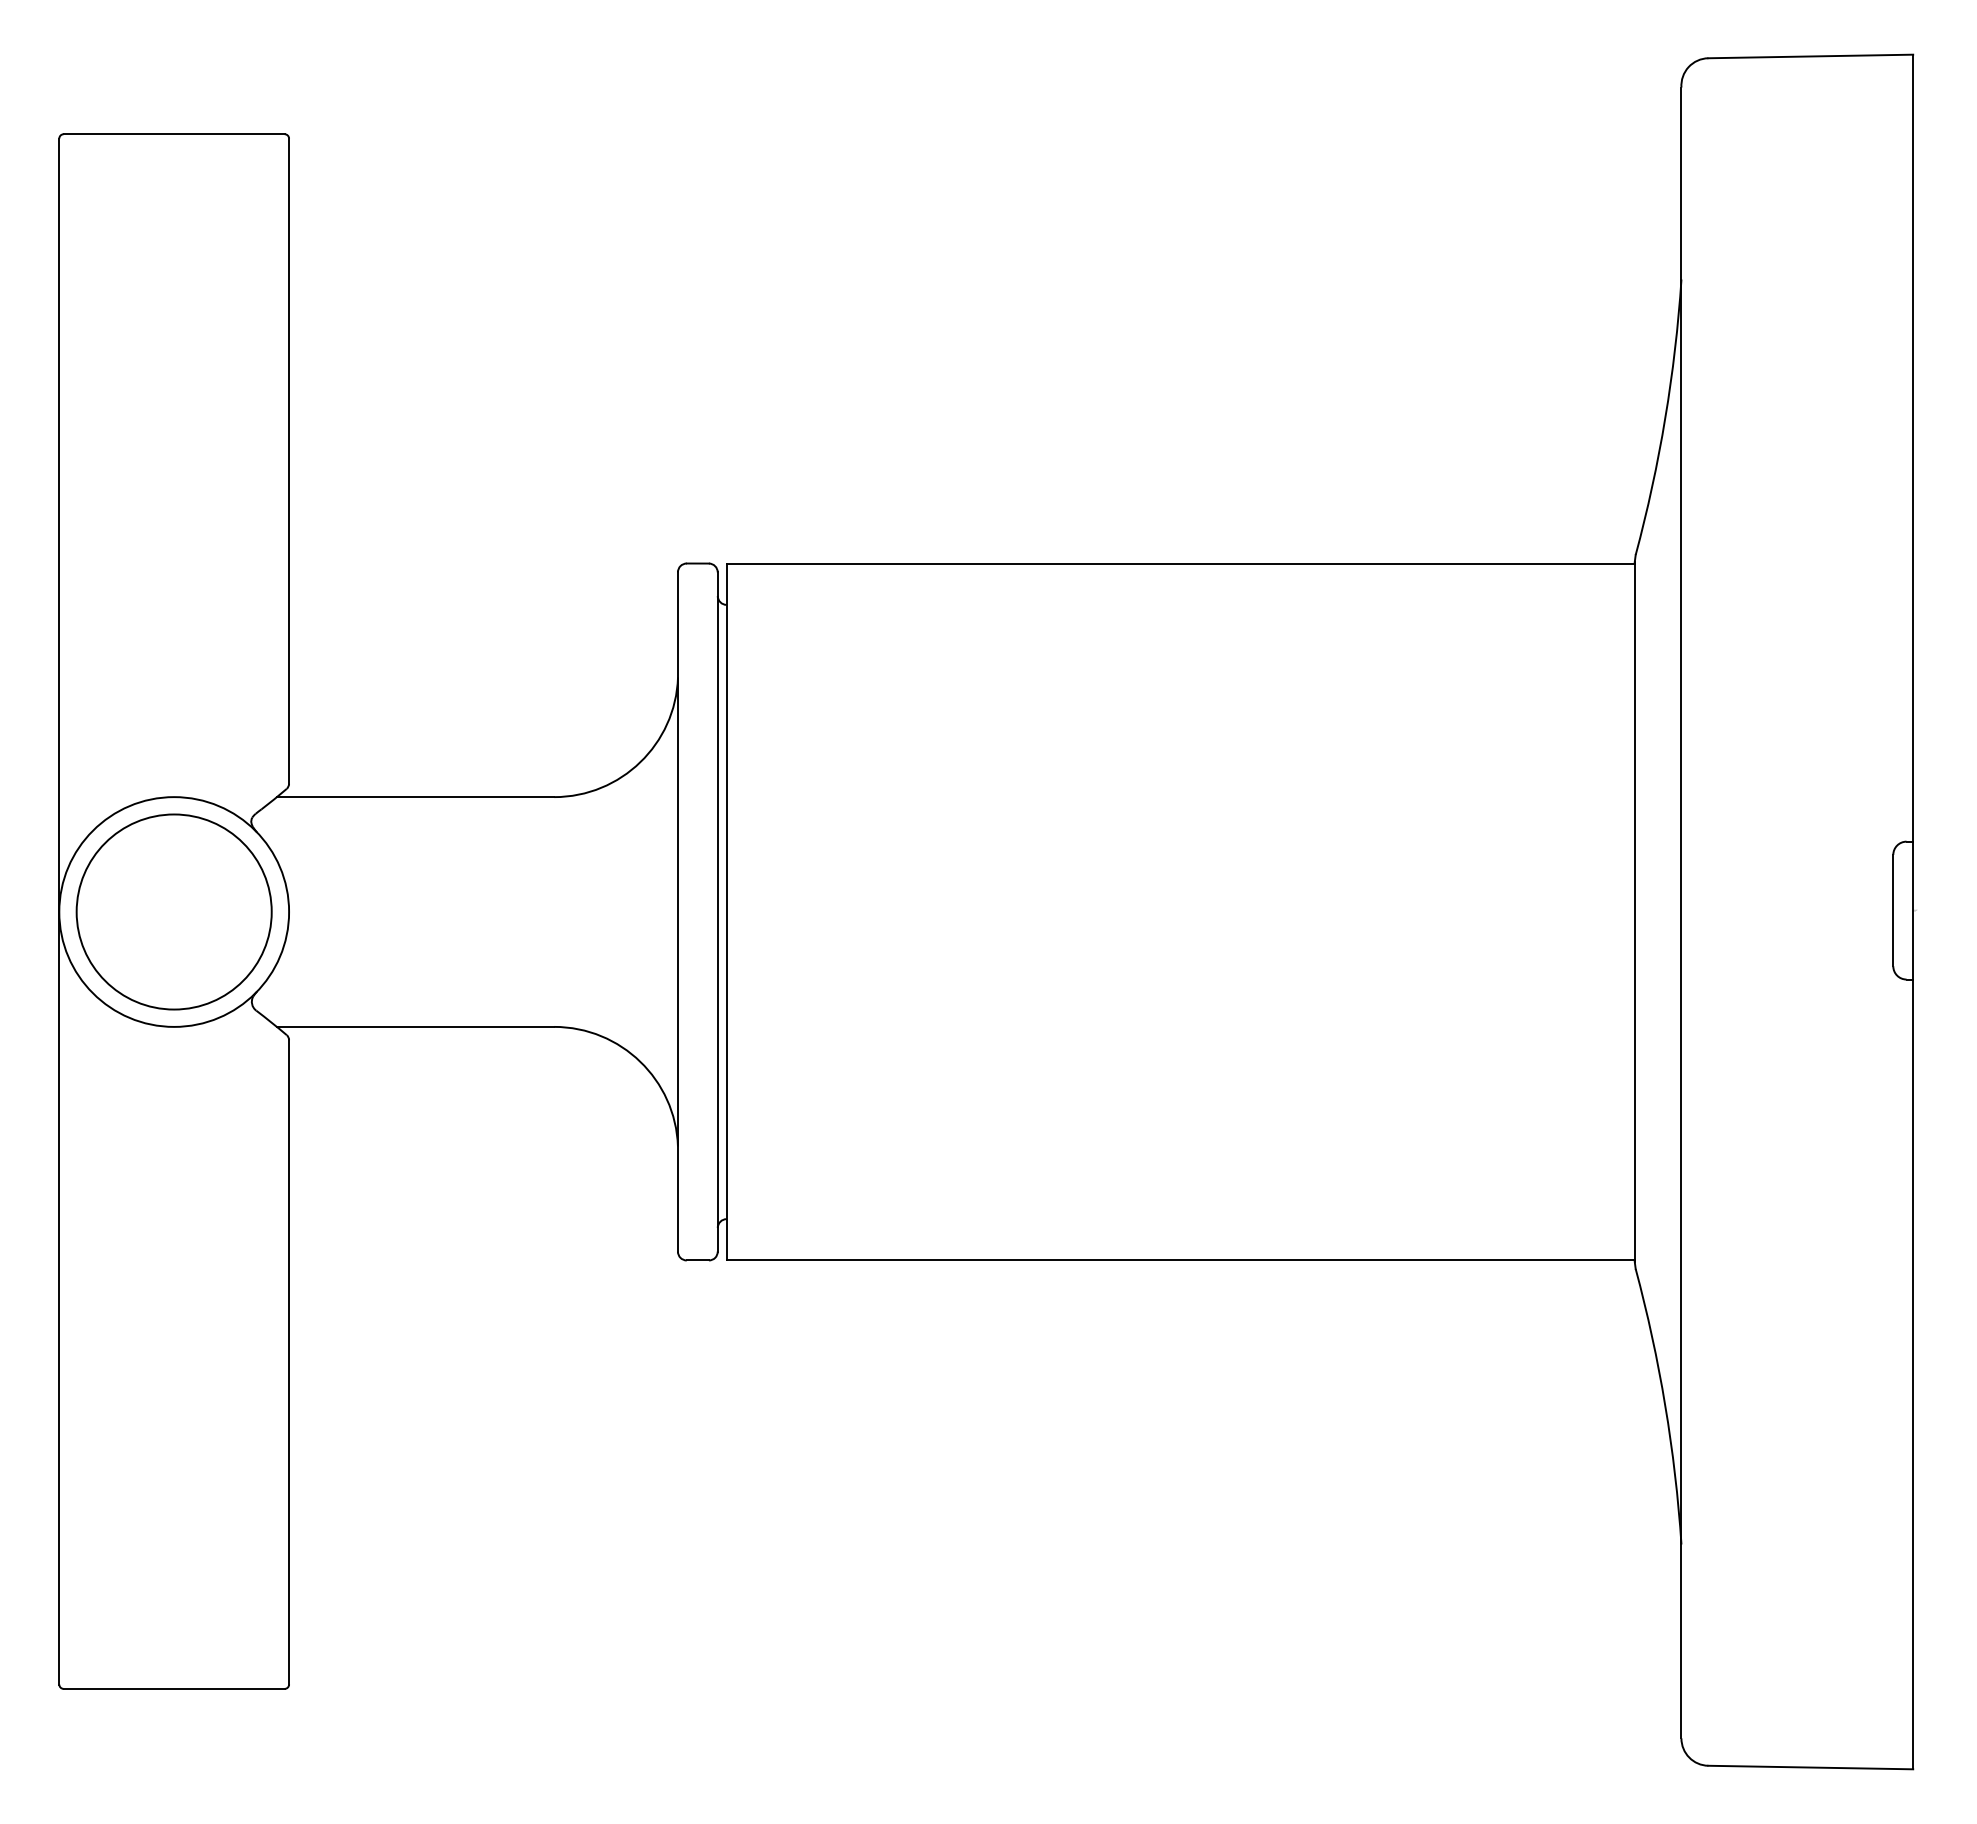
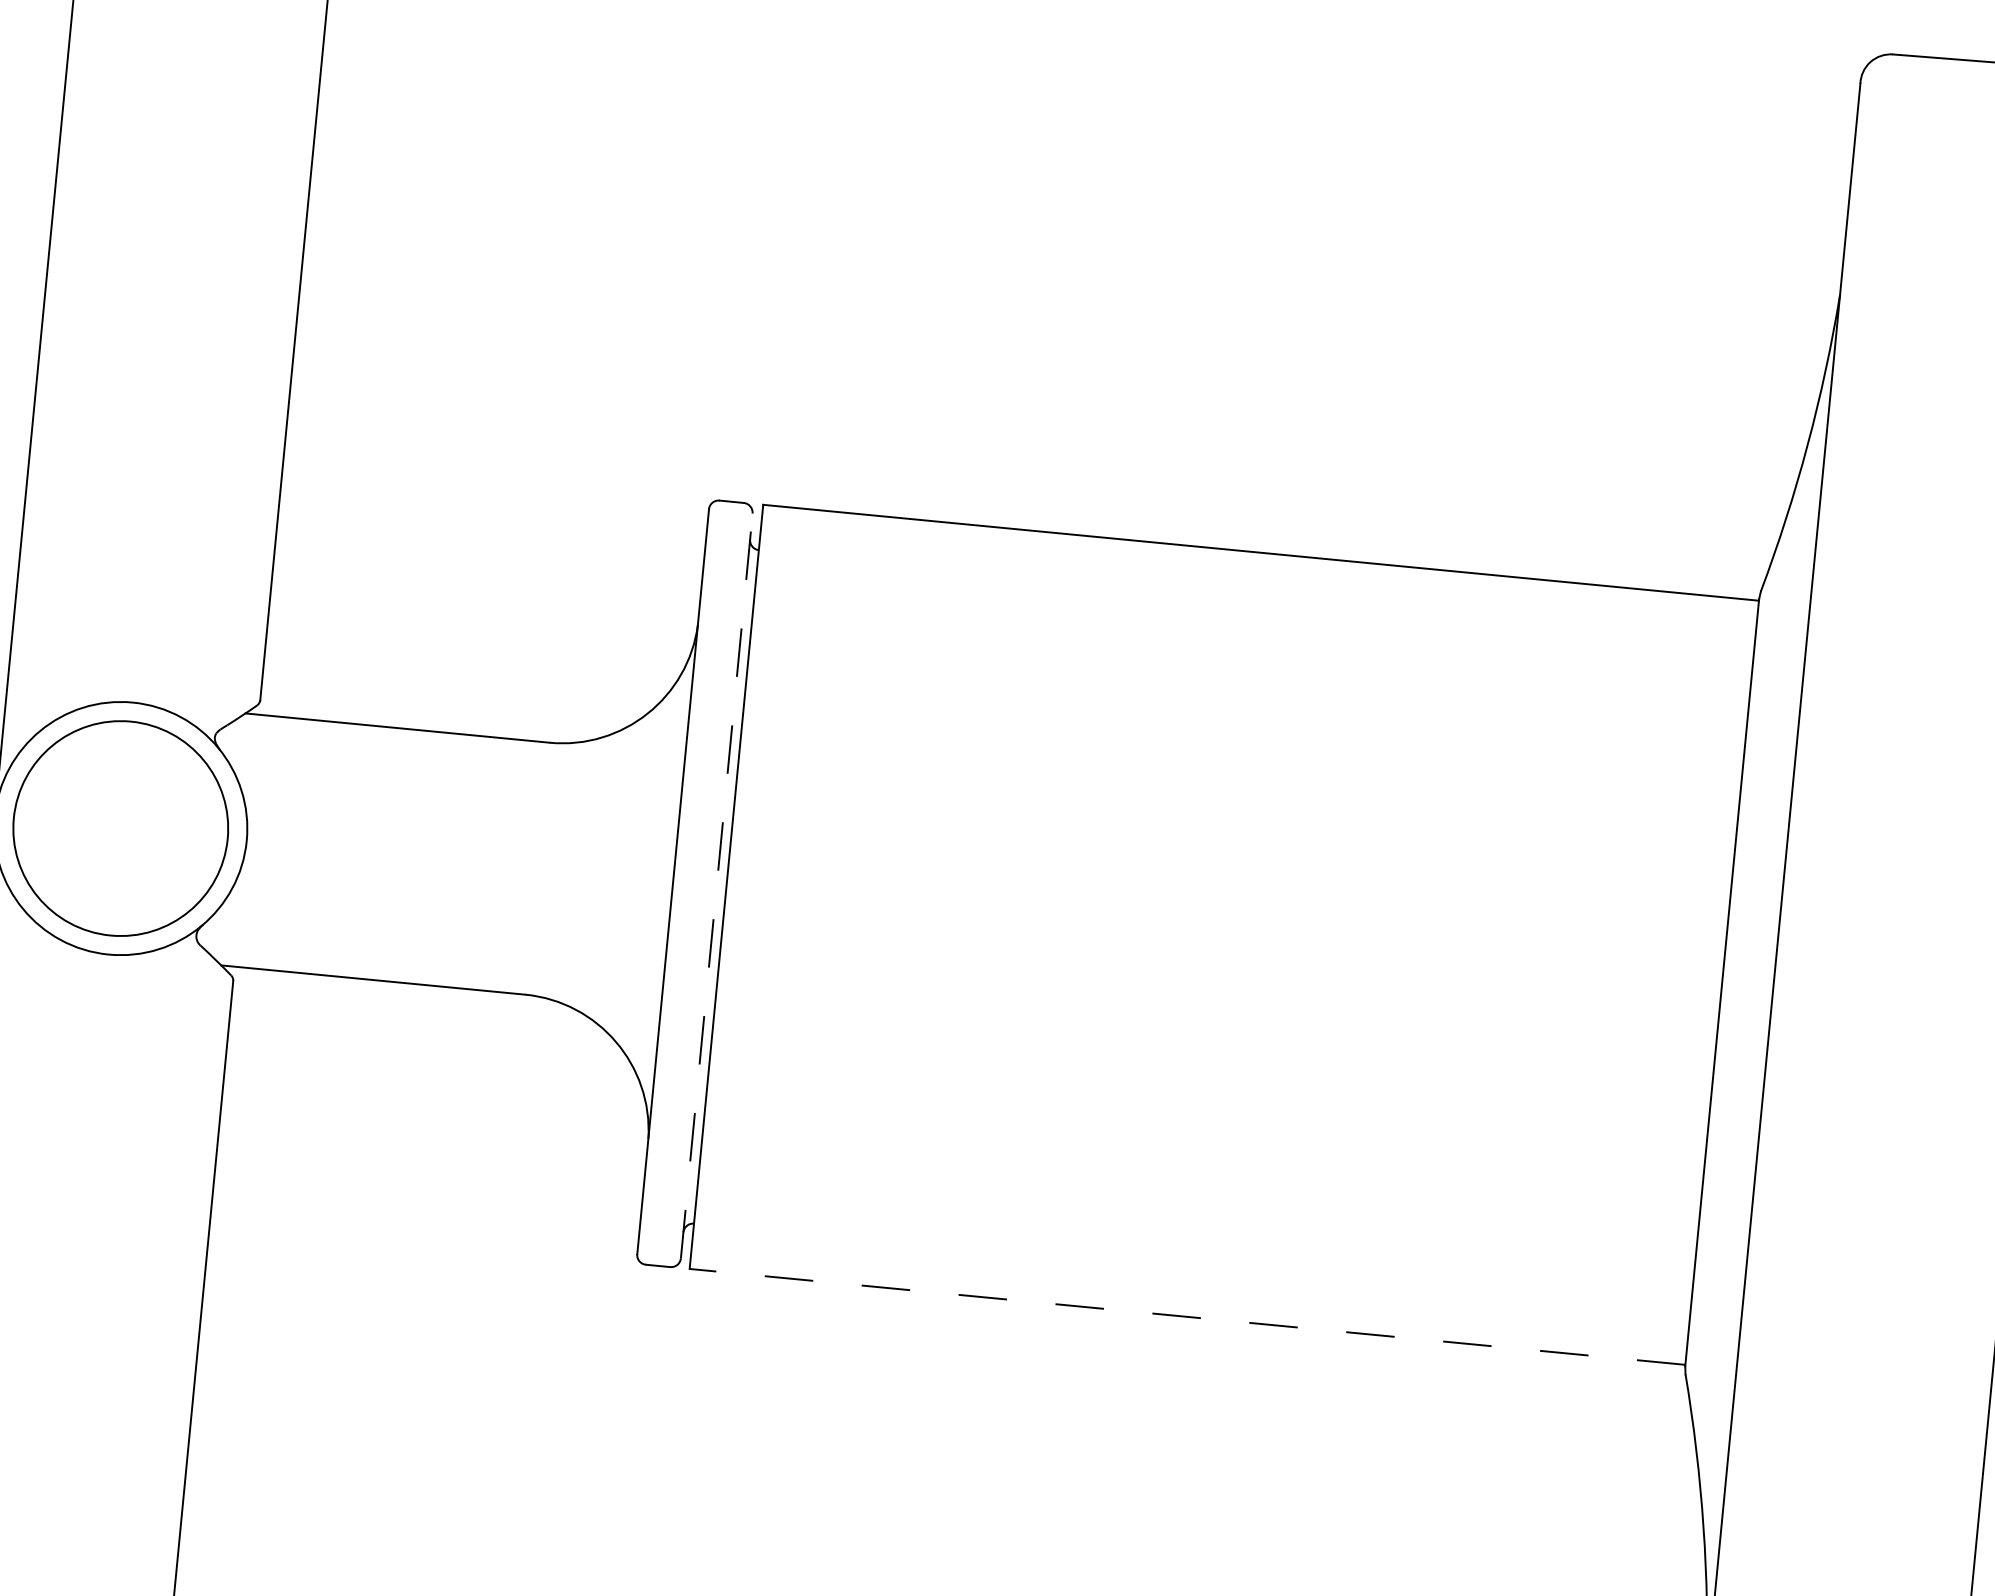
line: (717, 912) -> (716, 886), solid -> dashed
line: (1180, 1260) -> (1187, 1316), solid -> dashed

